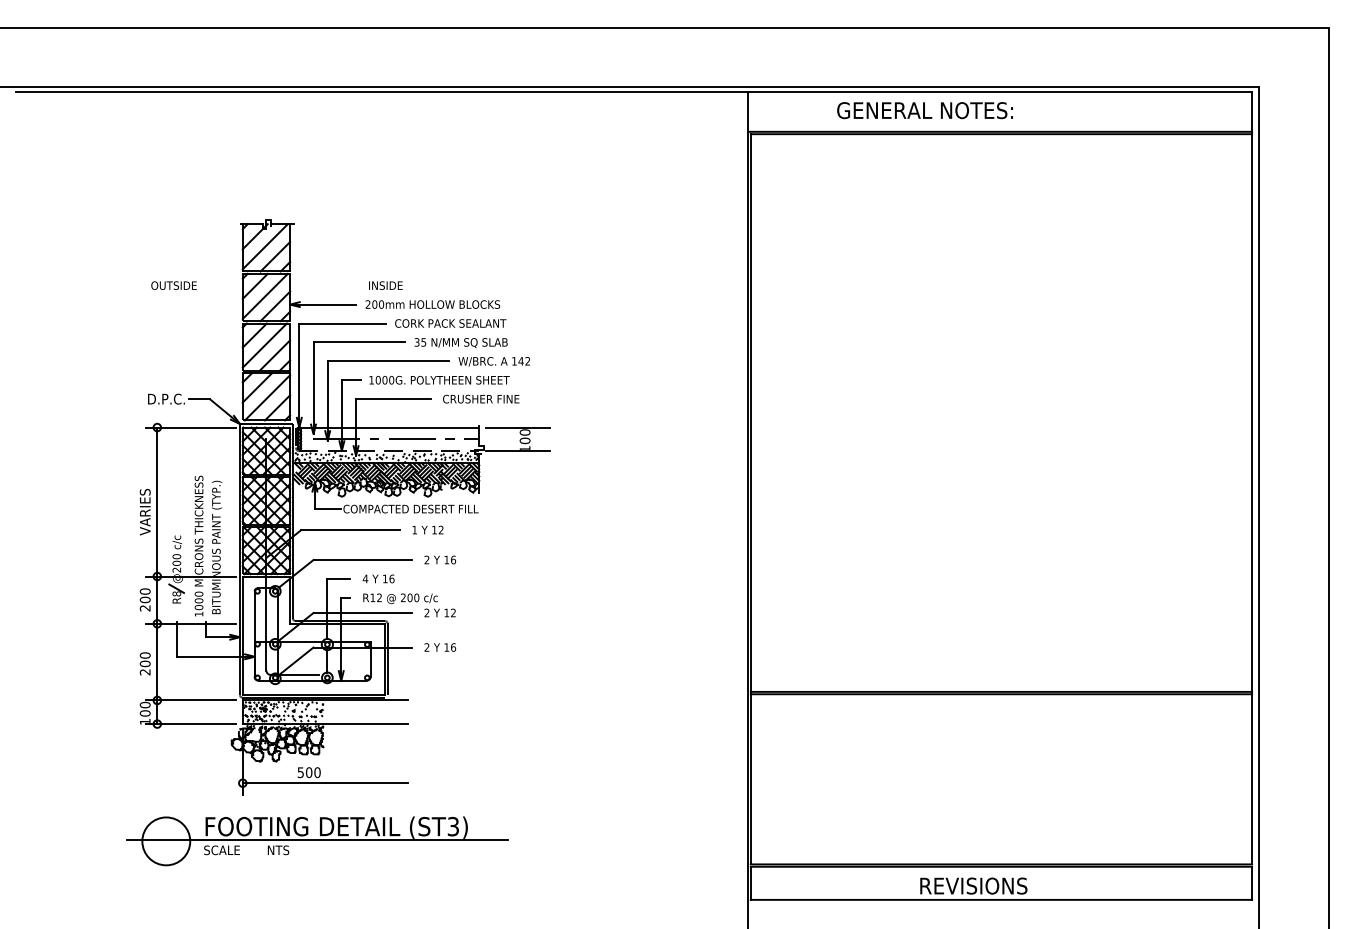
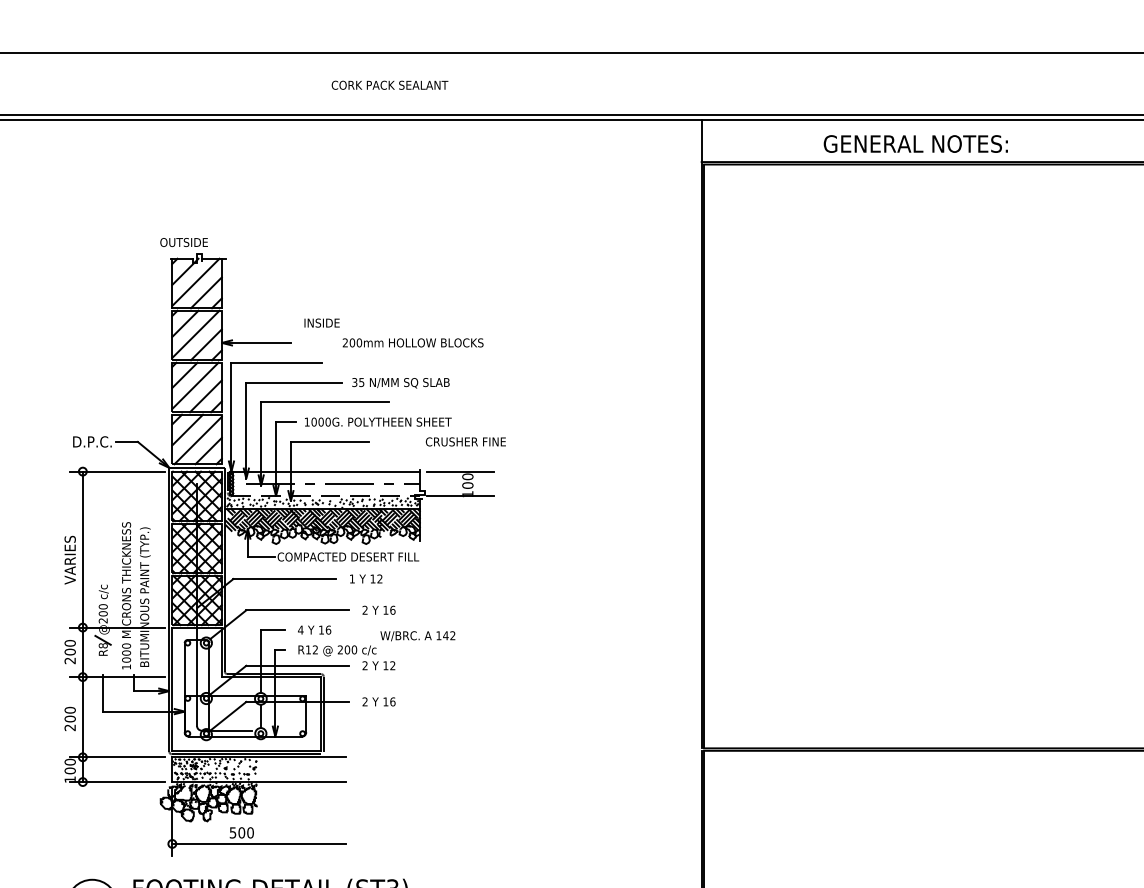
text: (924, 110) -> (915, 143), moved
text: (173, 285) -> (183, 242), moved
text: (432, 304) -> (412, 342), moved
text: (450, 323) -> (389, 85), moved
text: (493, 361) -> (416, 635), moved
text: (481, 398) -> (466, 441), moved

